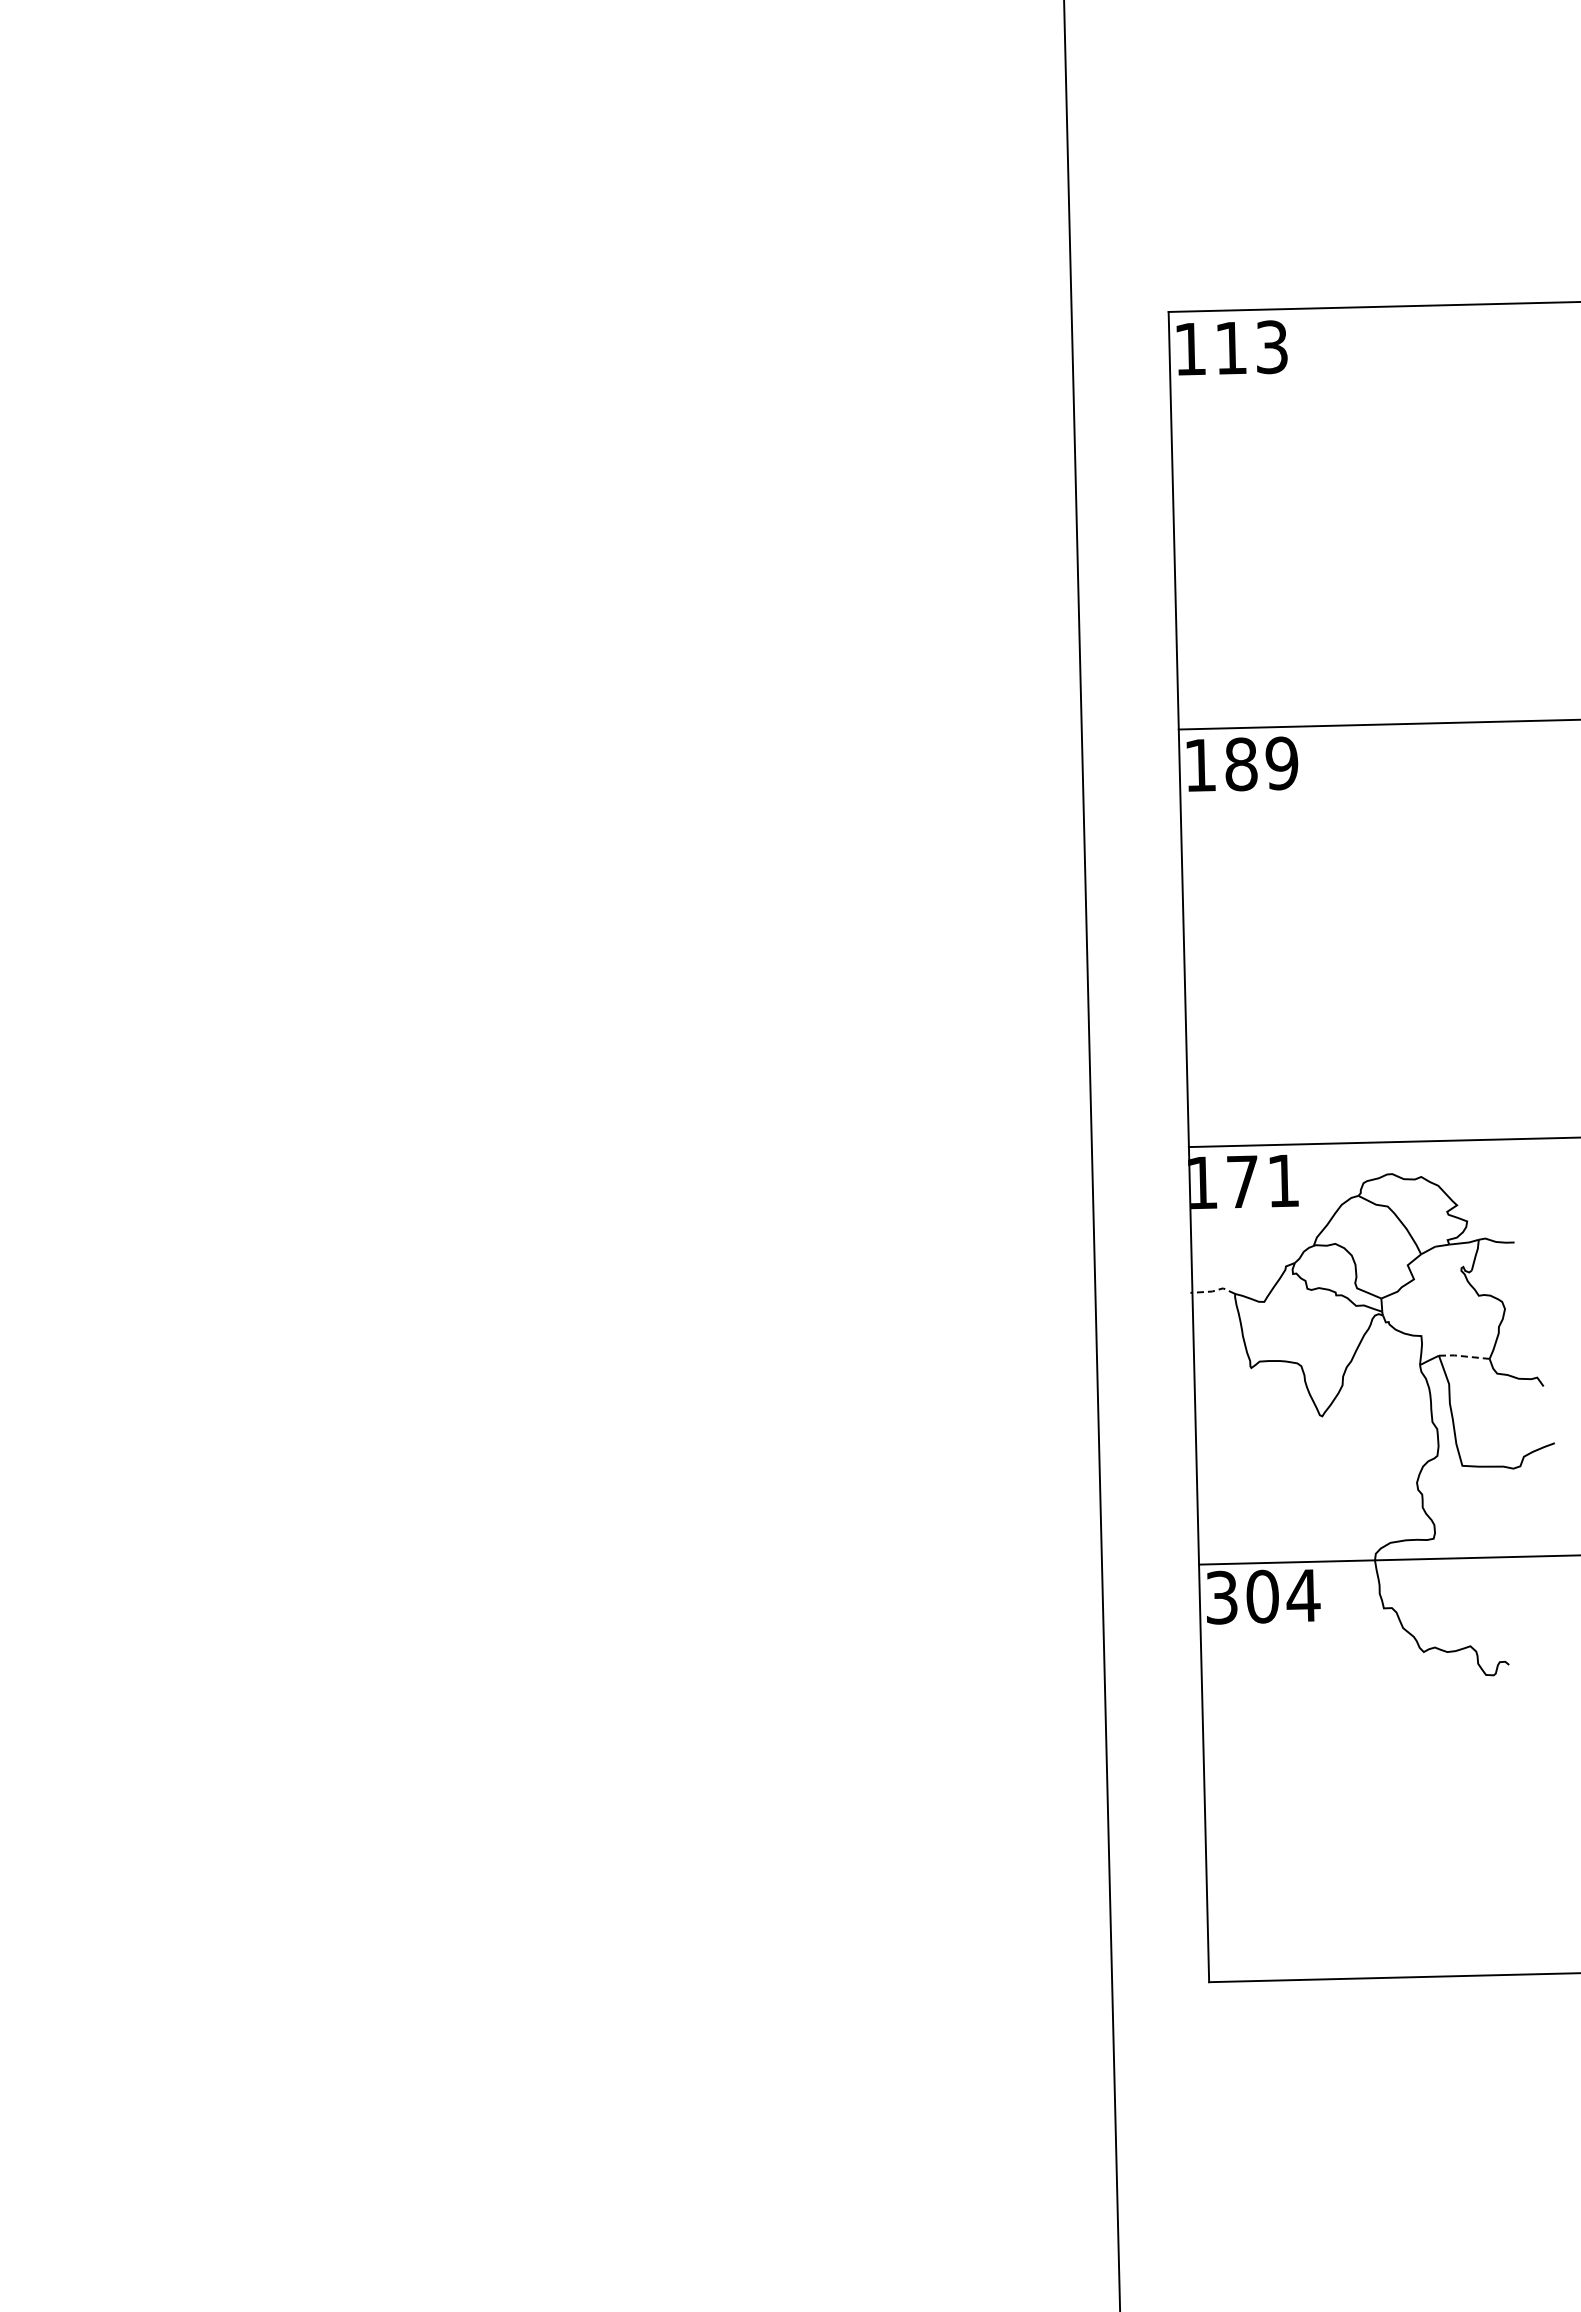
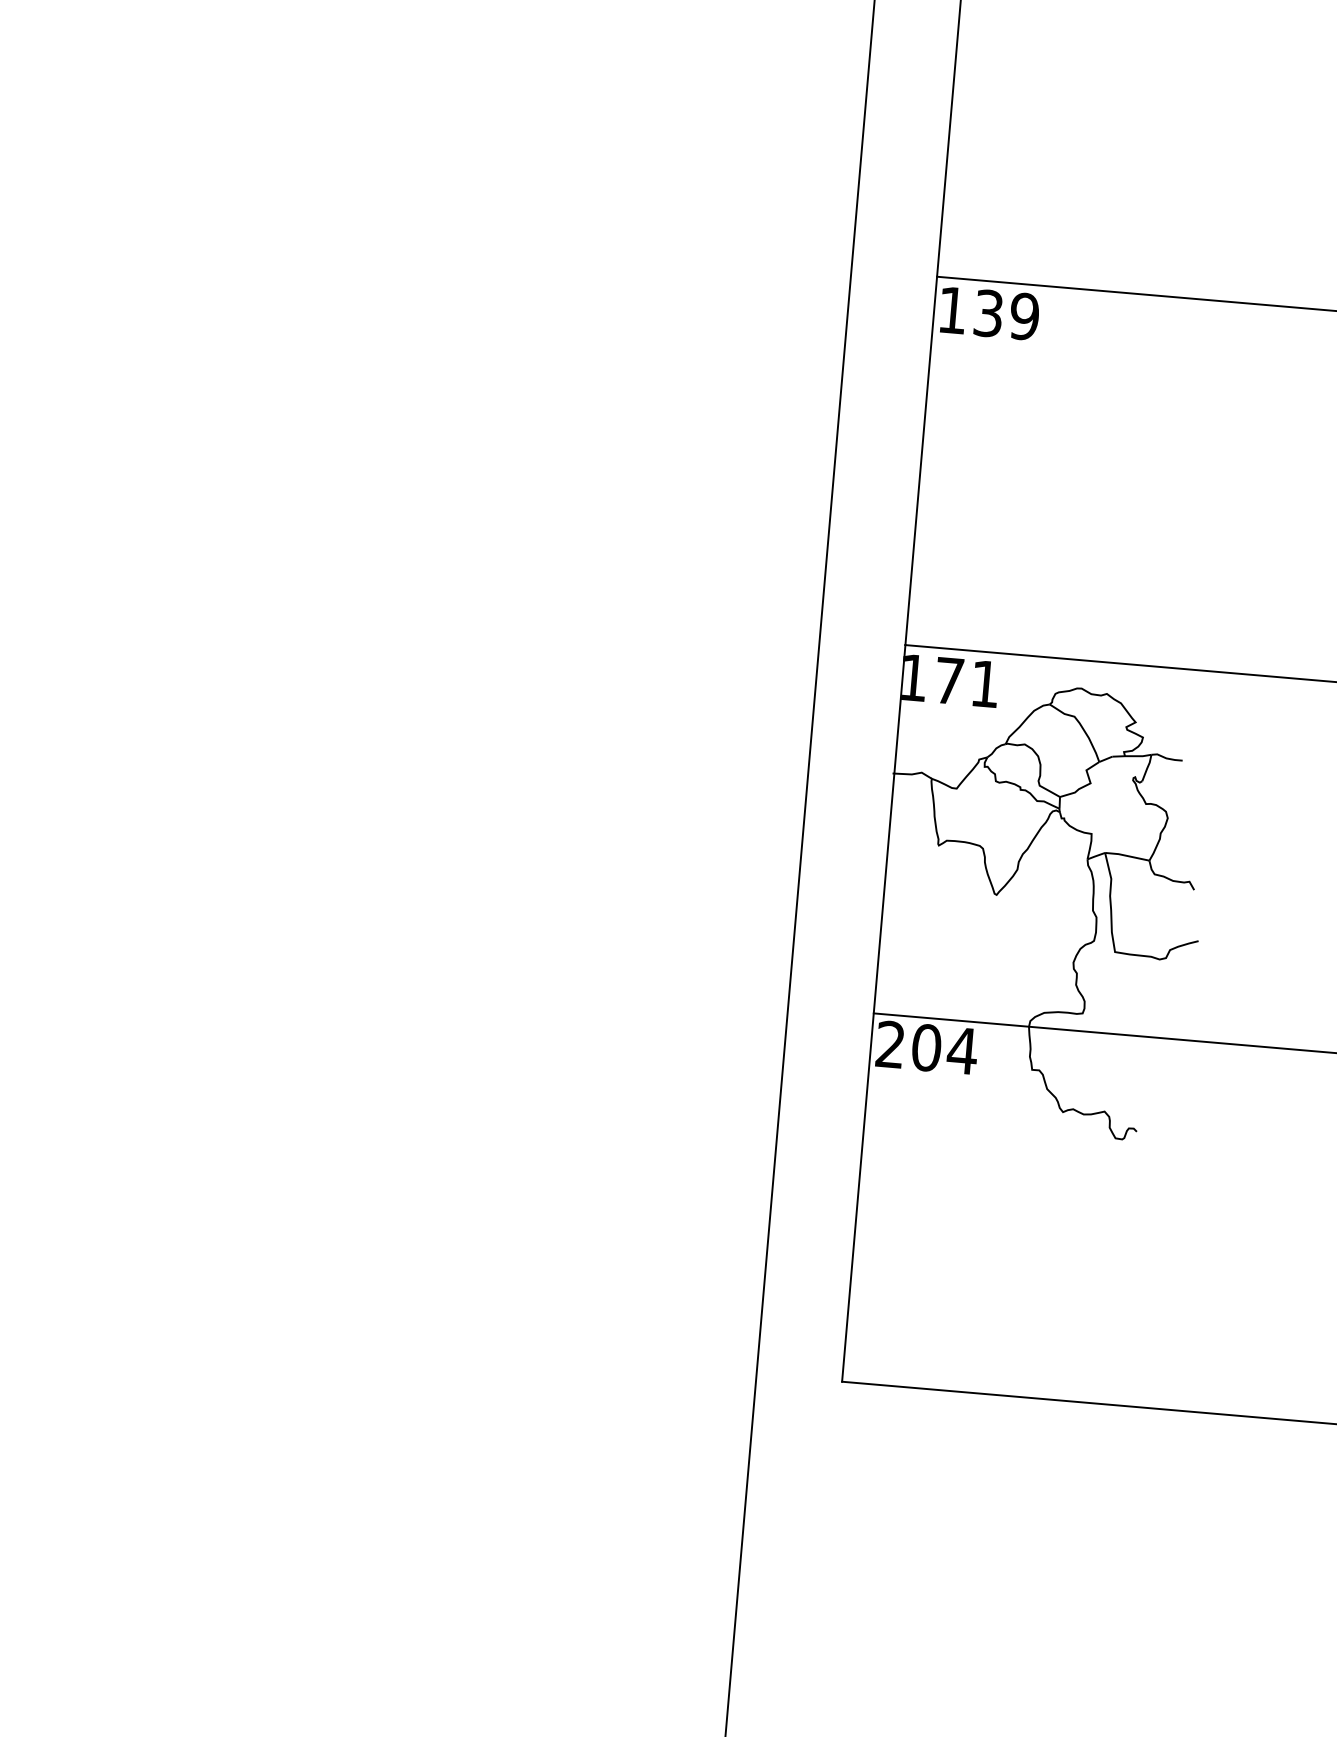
text: (1241, 764) -> (988, 313), 189 -> 139
line: (1214, 1291) -> (913, 774), dashed -> solid
line: (1464, 1356) -> (1127, 856), dashed -> solid
text: (1221, 1597) -> (890, 1044), 304 -> 204

